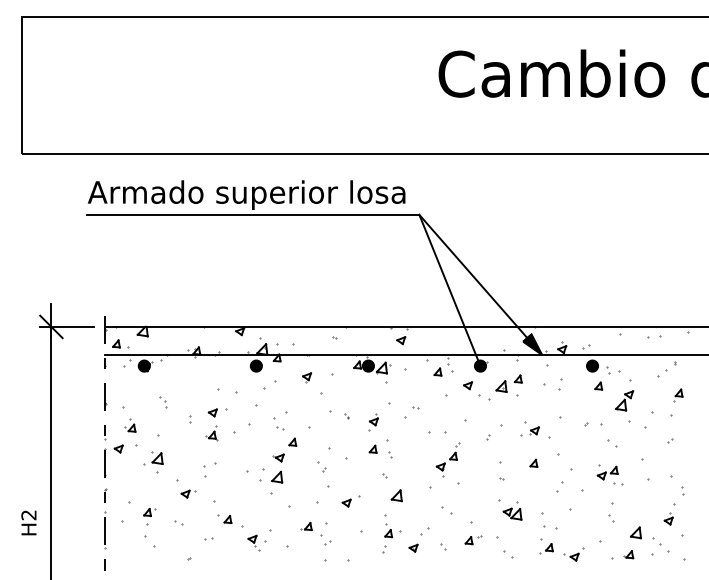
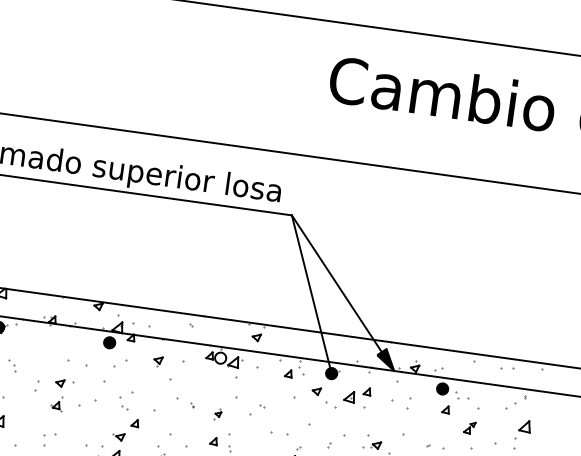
fill: (368, 365) -> (220, 357), removed
part: (678, 395) -> (523, 429), size x1.6
part: (624, 400) -> (469, 427), size x0.6
part: (190, 419) -> (37, 386), size x1.6
part: (373, 422) -> (217, 414), size x0.7

